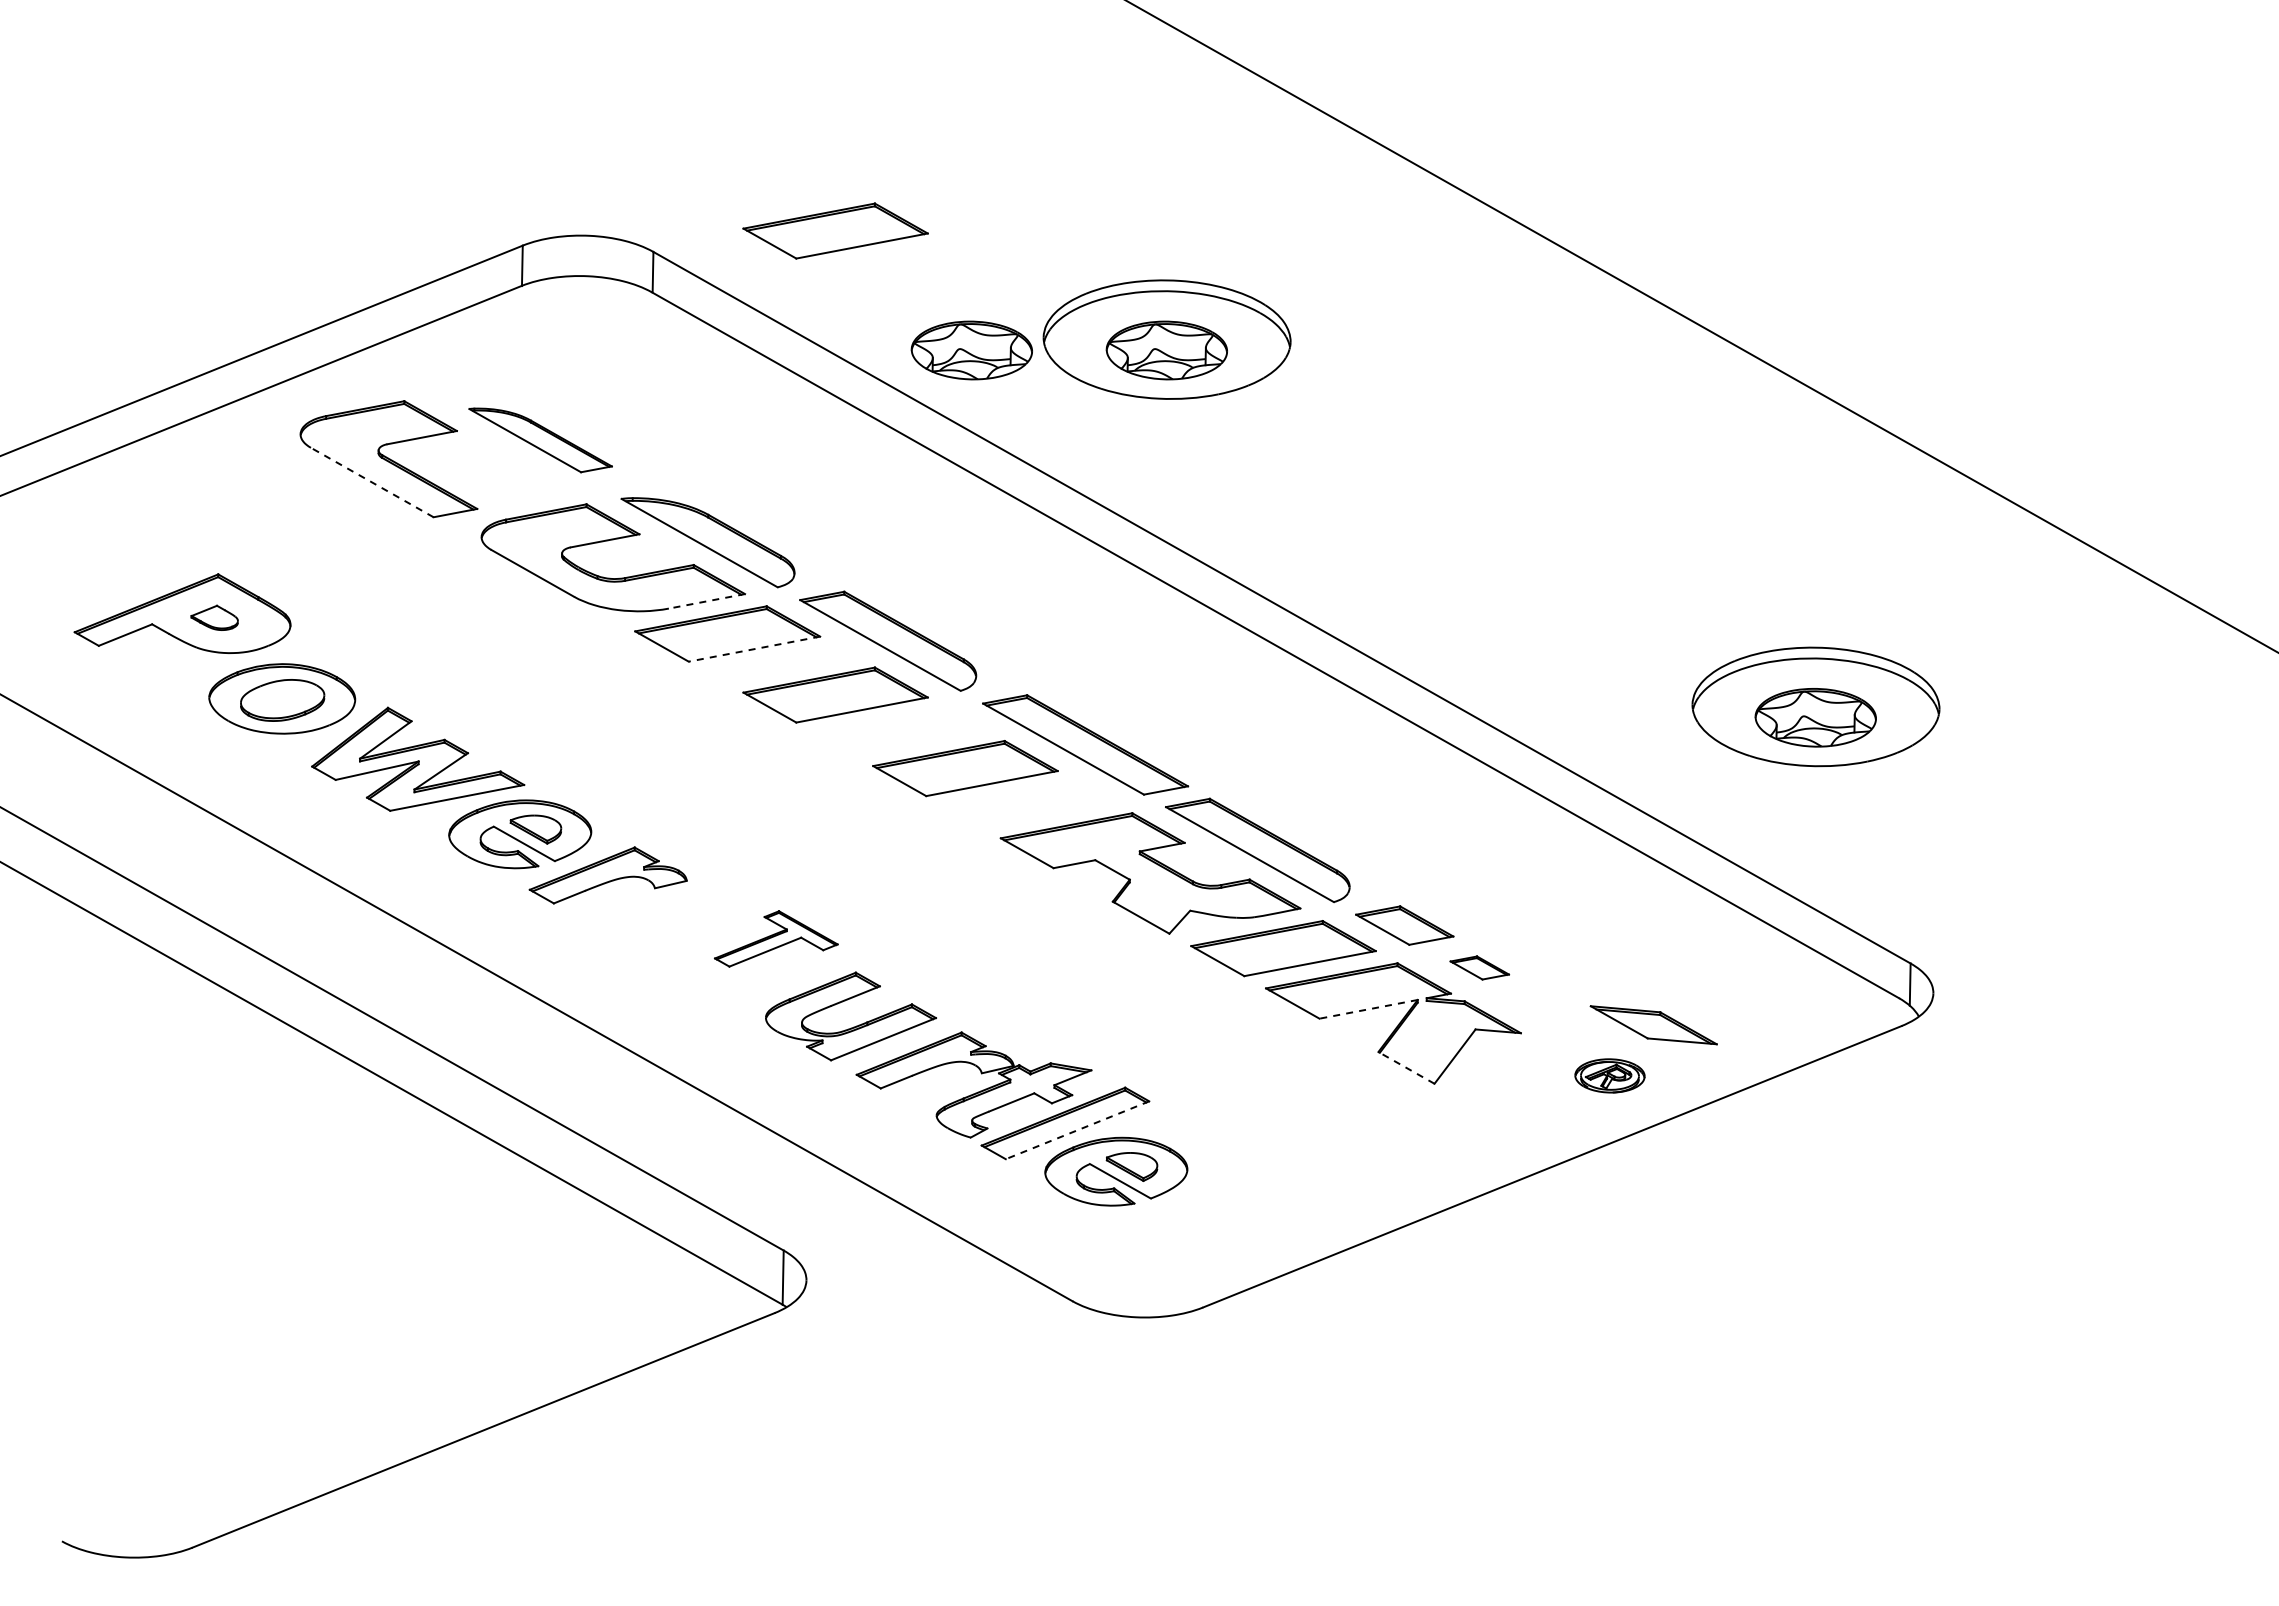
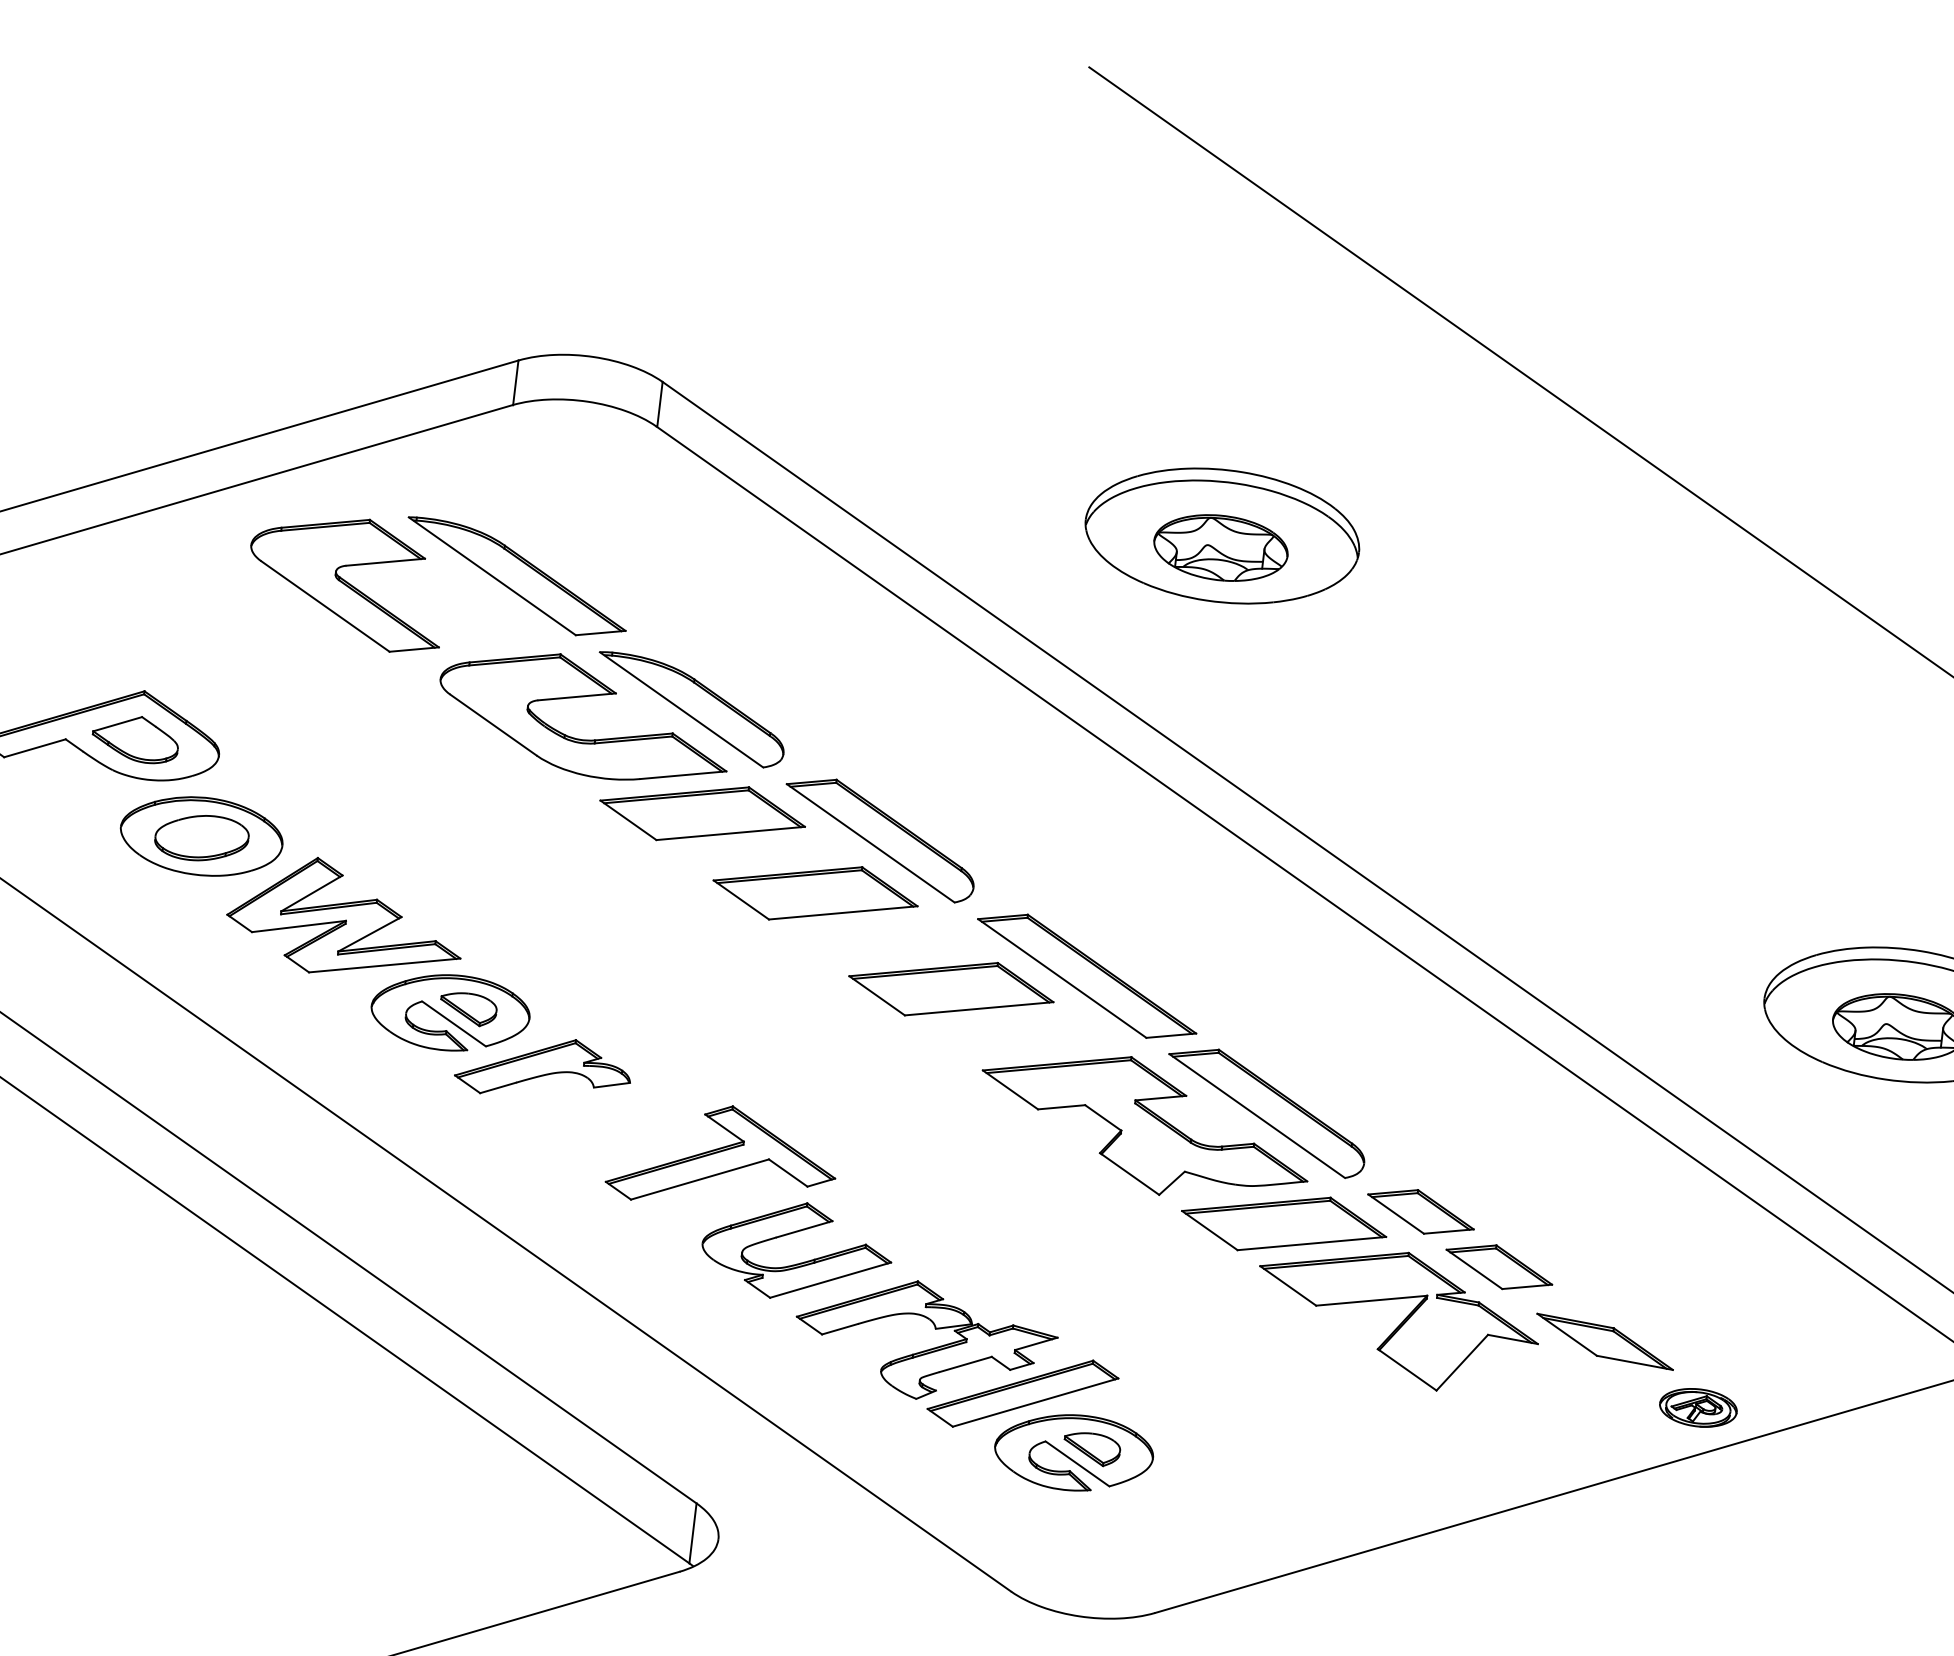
part: (835, 230) -> (866, 378), removed
part: (971, 350) -> (1004, 526), removed
part: (540, 440) -> (516, 578), size x1.43
line: (371, 482) -> (324, 606), dashed -> solid
line: (706, 601) -> (682, 775), dashed -> solid
part: (214, 617) -> (135, 738), size x1.67
line: (754, 649) -> (730, 833), dashed -> solid
part: (776, 938) -> (723, 1156), size x1.67
part: (1479, 967) -> (1499, 1266), size x1.67
line: (1368, 1009) -> (1371, 1300), dashed -> solid
part: (1653, 1025) -> (1604, 1342), moved
line: (1406, 1067) -> (1407, 1369), dashed -> solid
part: (1609, 1075) -> (1697, 1407), moved
line: (1077, 1130) -> (1035, 1402), dashed -> solid

